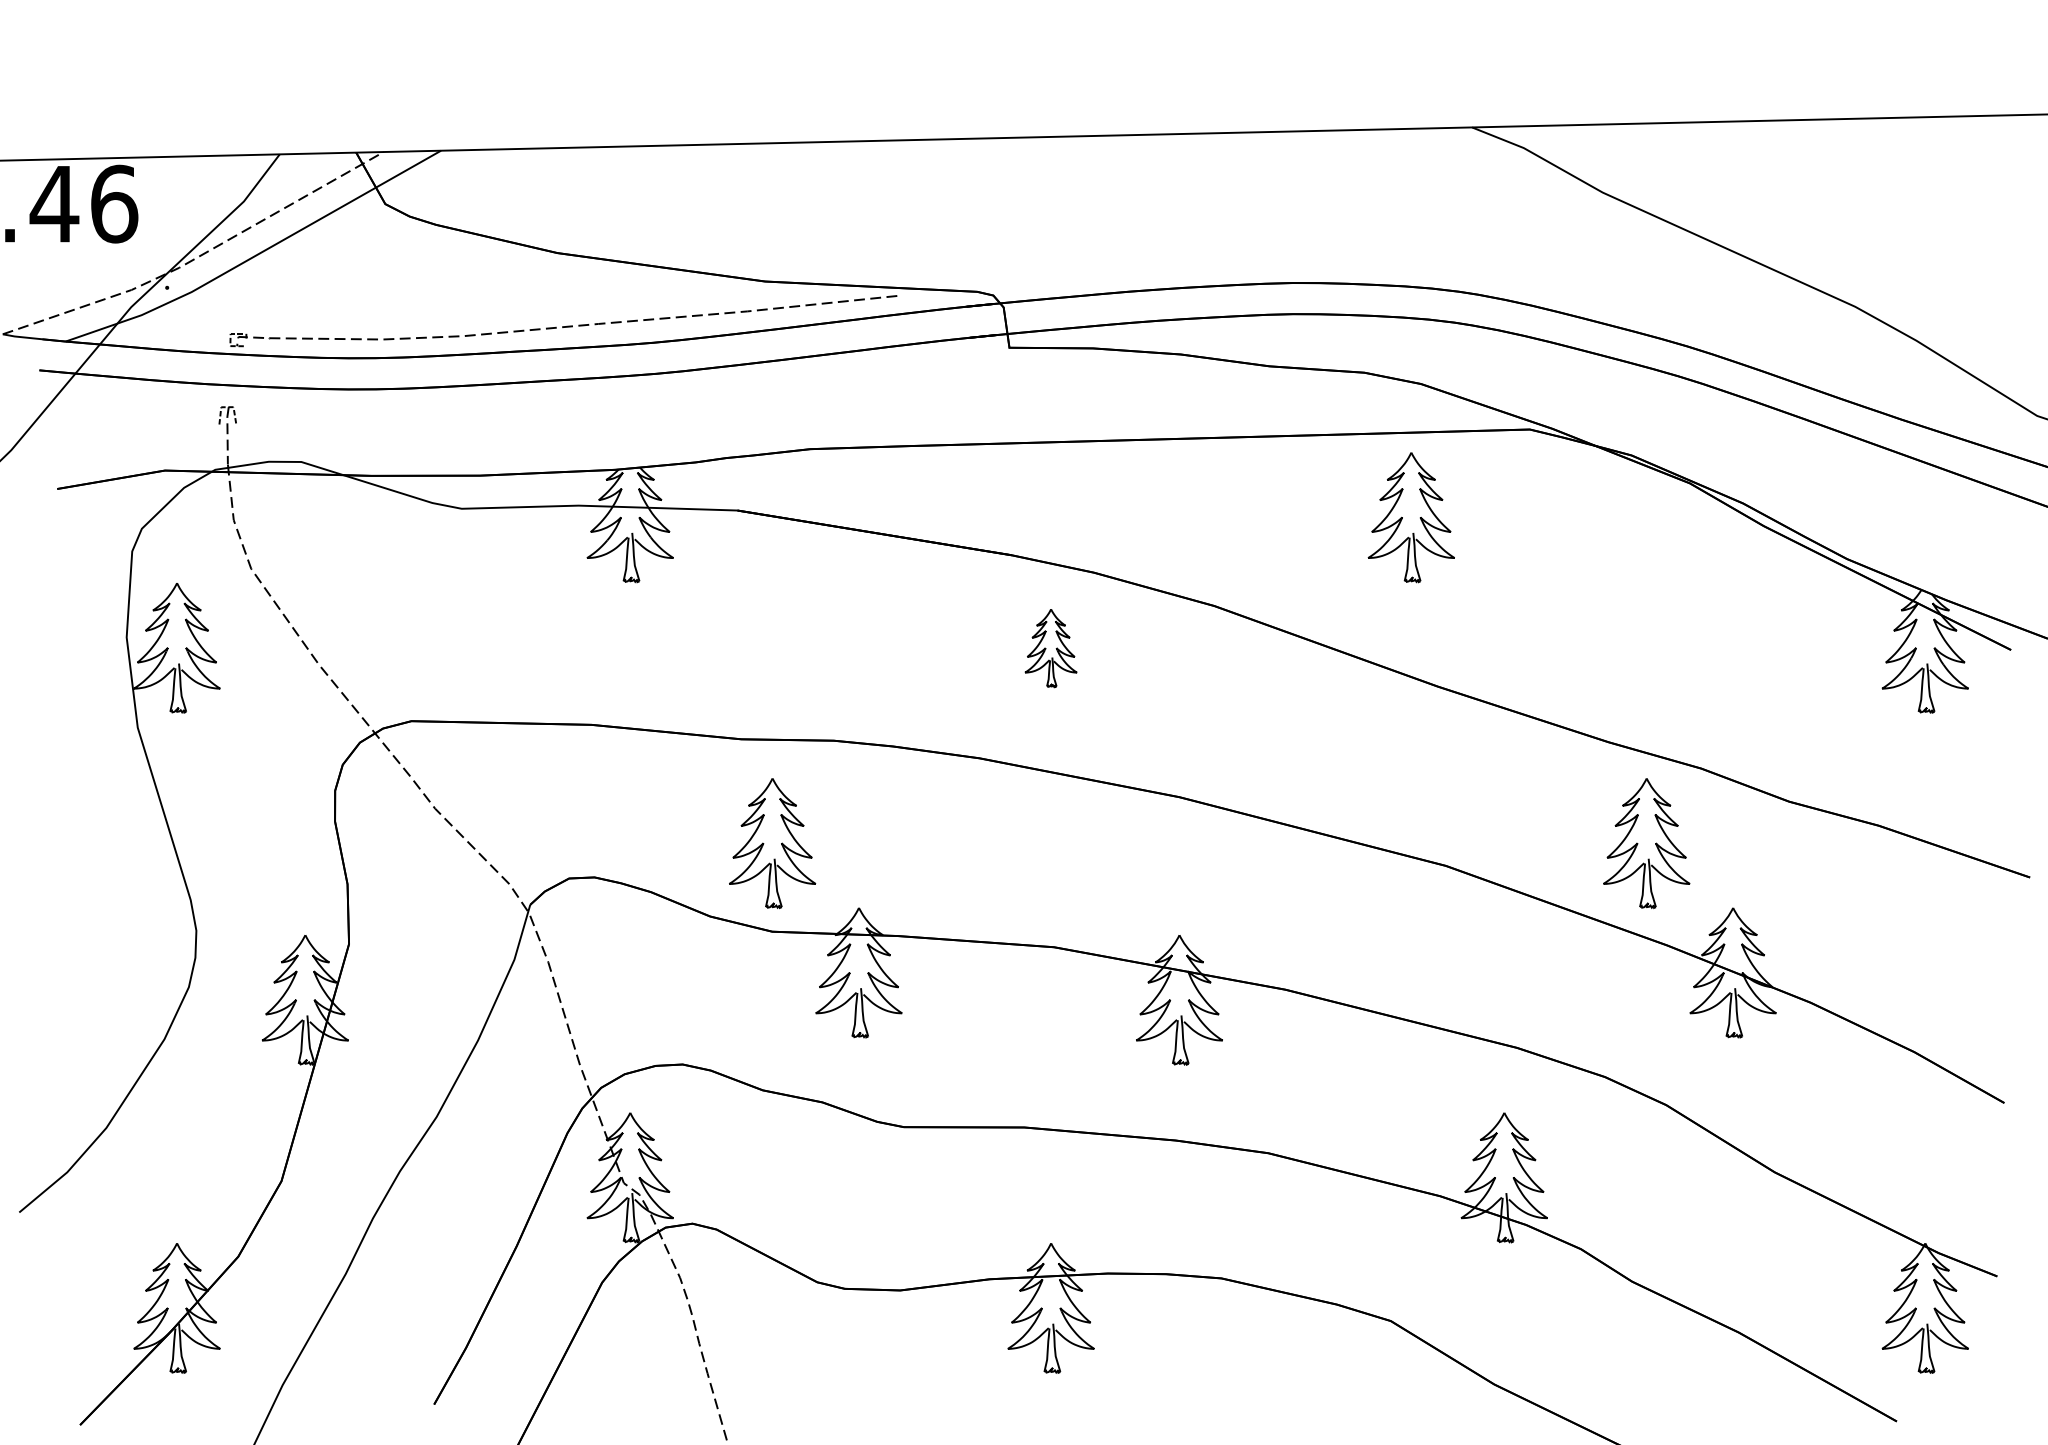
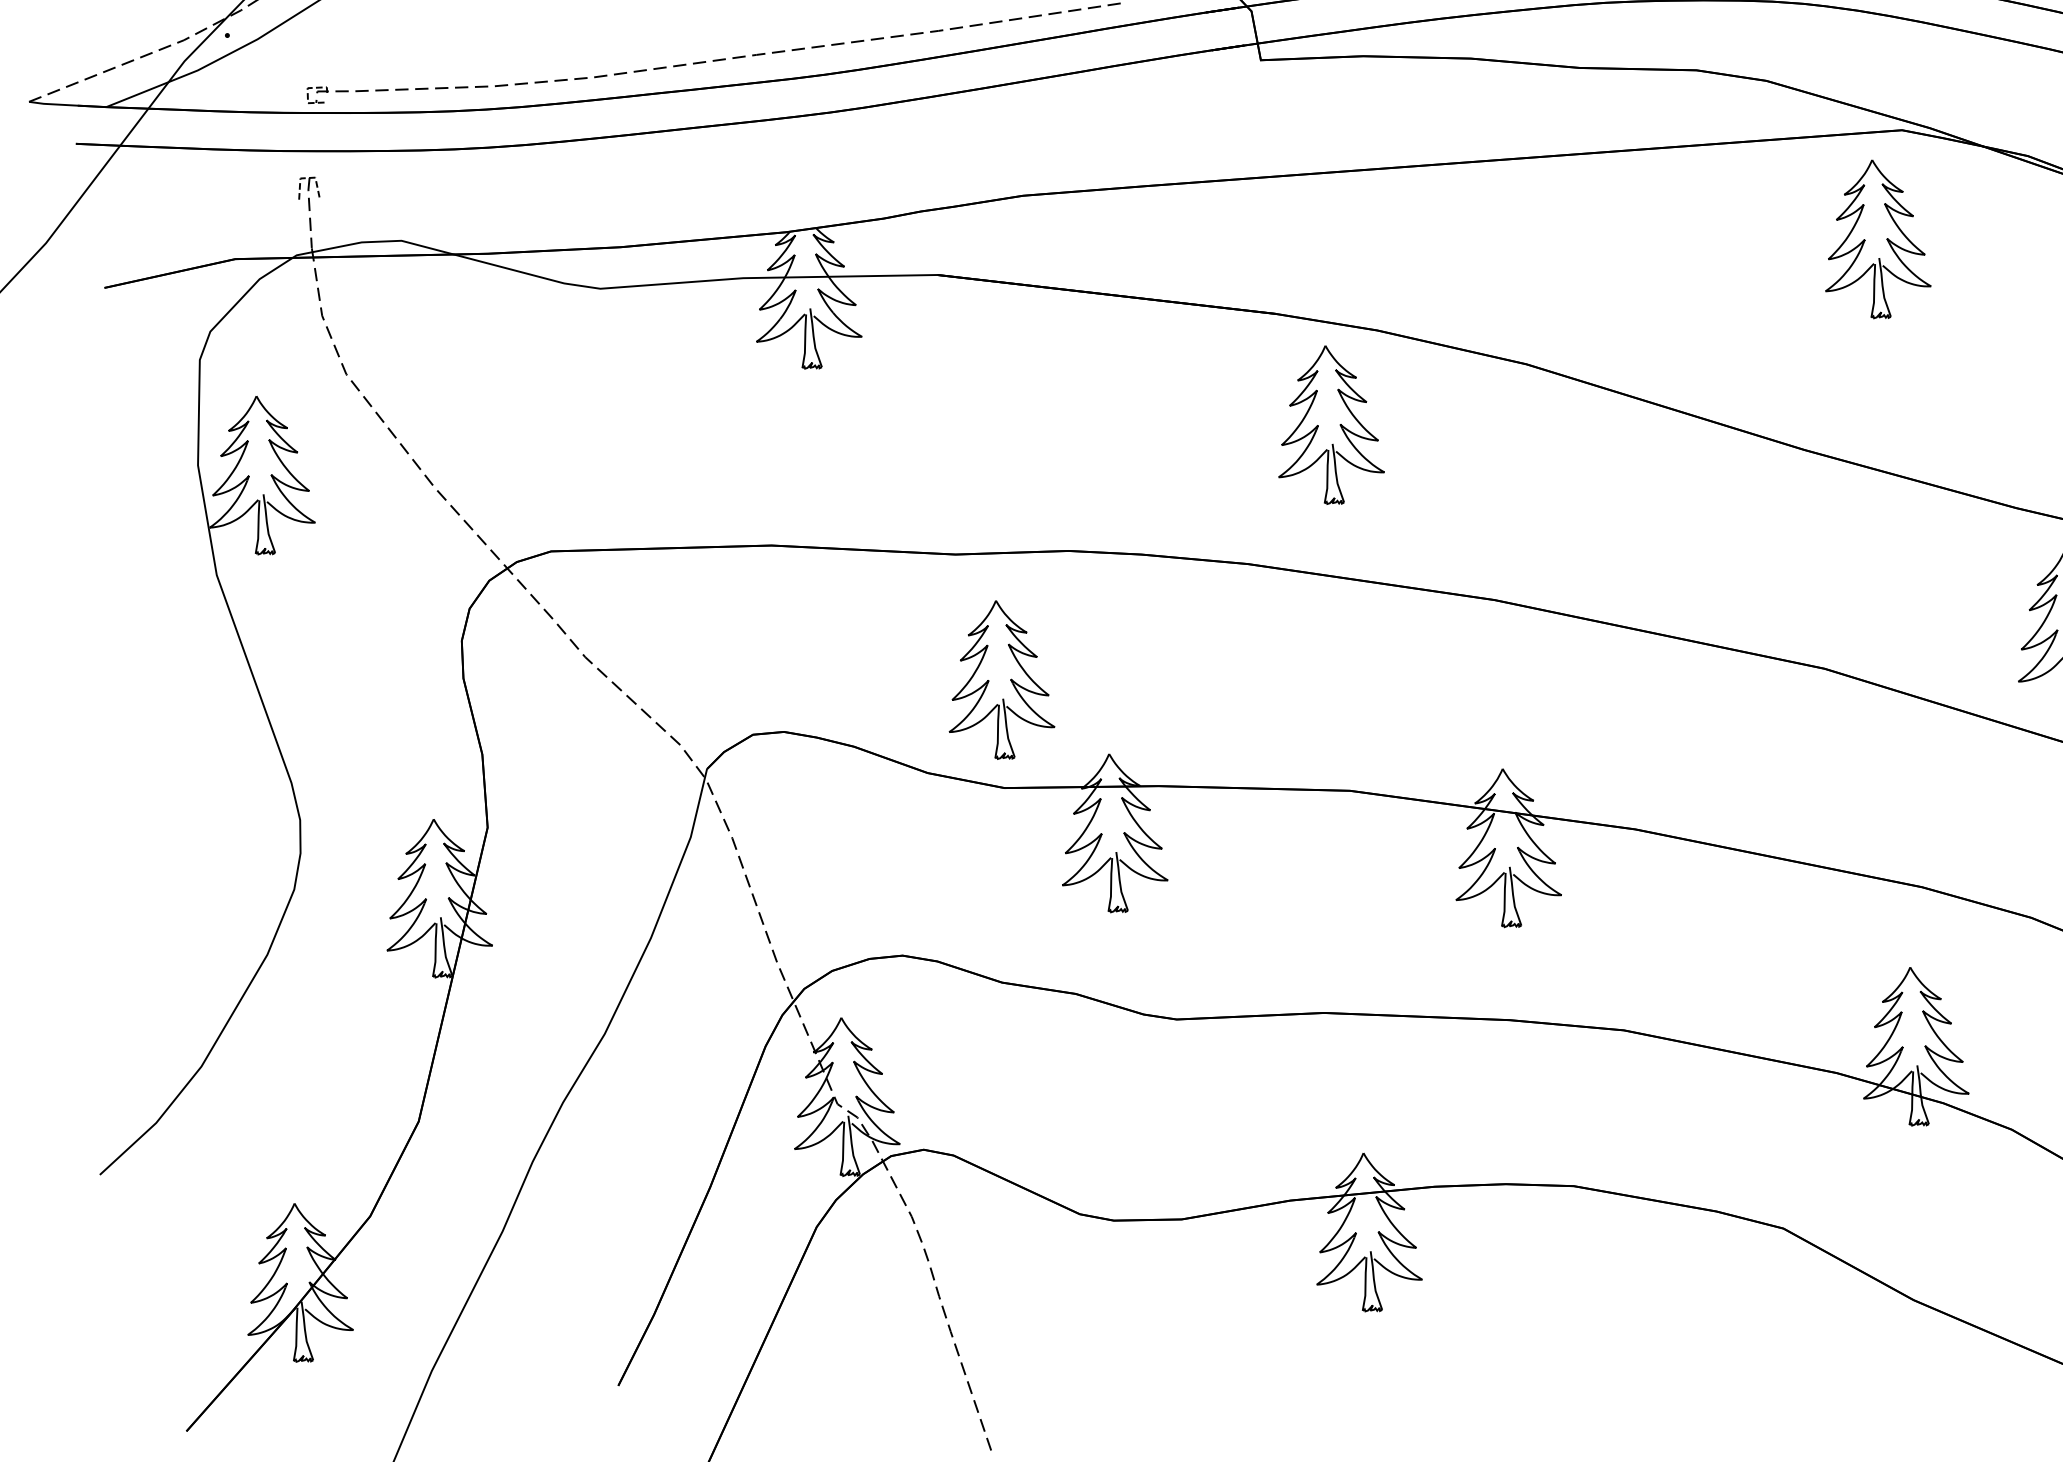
part: (1410, 517) -> (1874, 239), moved
part: (1050, 648) -> (1328, 425), size x1.67

